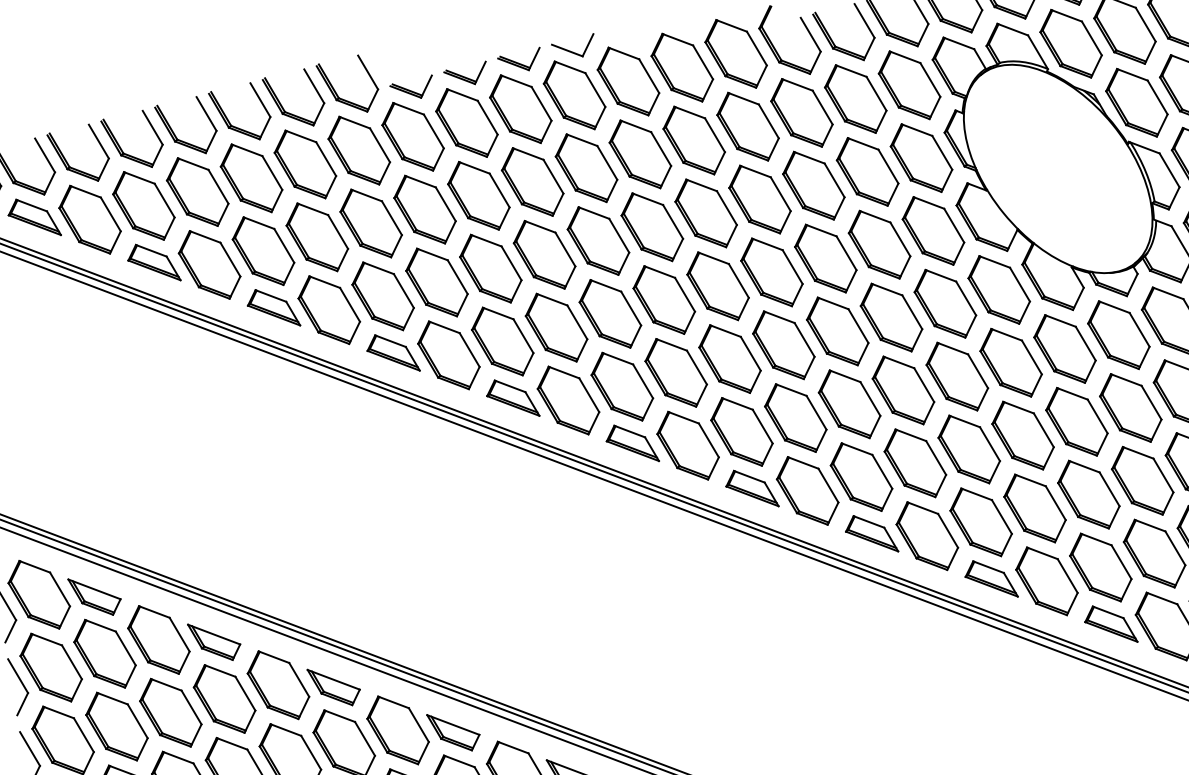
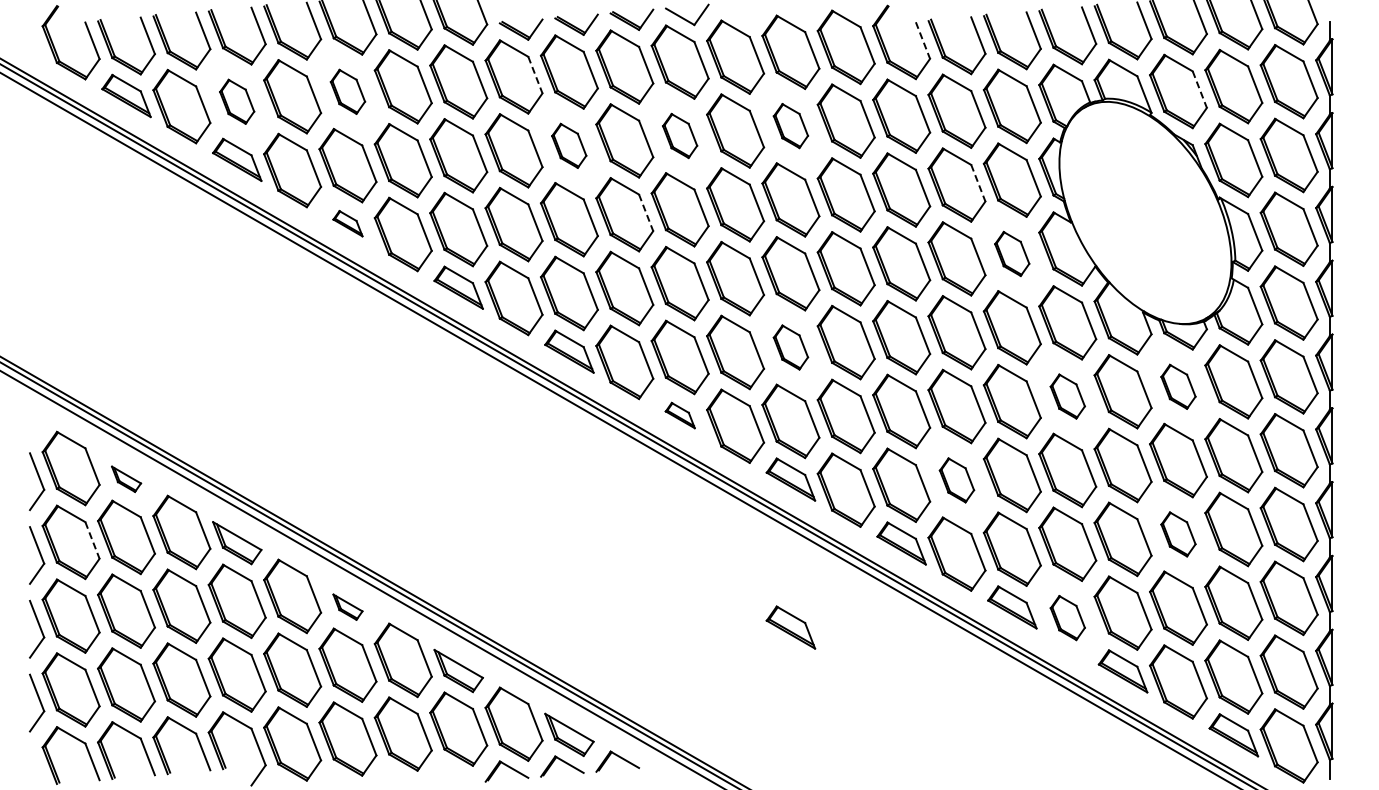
line: (810, 34) -> (922, 40), solid -> dashed
line: (1091, 38) -> (1199, 89), solid -> dashed
line: (434, 131) -> (535, 75), solid -> dashed
part: (693, 140) -> (790, 125), size x0.6
line: (888, 166) -> (978, 183), solid -> dashed
part: (585, 167) -> (679, 135), size x0.6
part: (251, 178) -> (347, 91), size x0.6
part: (477, 195) -> (568, 145), size x0.6
part: (143, 205) -> (236, 101), size x0.6
part: (932, 230) -> (1011, 253), size x0.6
line: (565, 249) -> (646, 212), solid -> dashed
part: (272, 308) -> (347, 223), size x0.6
part: (1118, 334) -> (1178, 386), size x0.6
part: (729, 359) -> (790, 347), size x0.6
part: (1010, 362) -> (1067, 396), size x0.6
part: (632, 443) -> (680, 415), size x0.6
part: (914, 463) -> (956, 480), size x0.6
part: (1142, 480) -> (1178, 534), size x0.6
part: (1046, 580) -> (1067, 617), size x0.6
part: (95, 596) -> (126, 479), size x0.6
part: (774, 635) -> (790, 627), added
line: (71, 662) -> (92, 540), solid -> dashed
part: (334, 687) -> (347, 607), size x0.6

